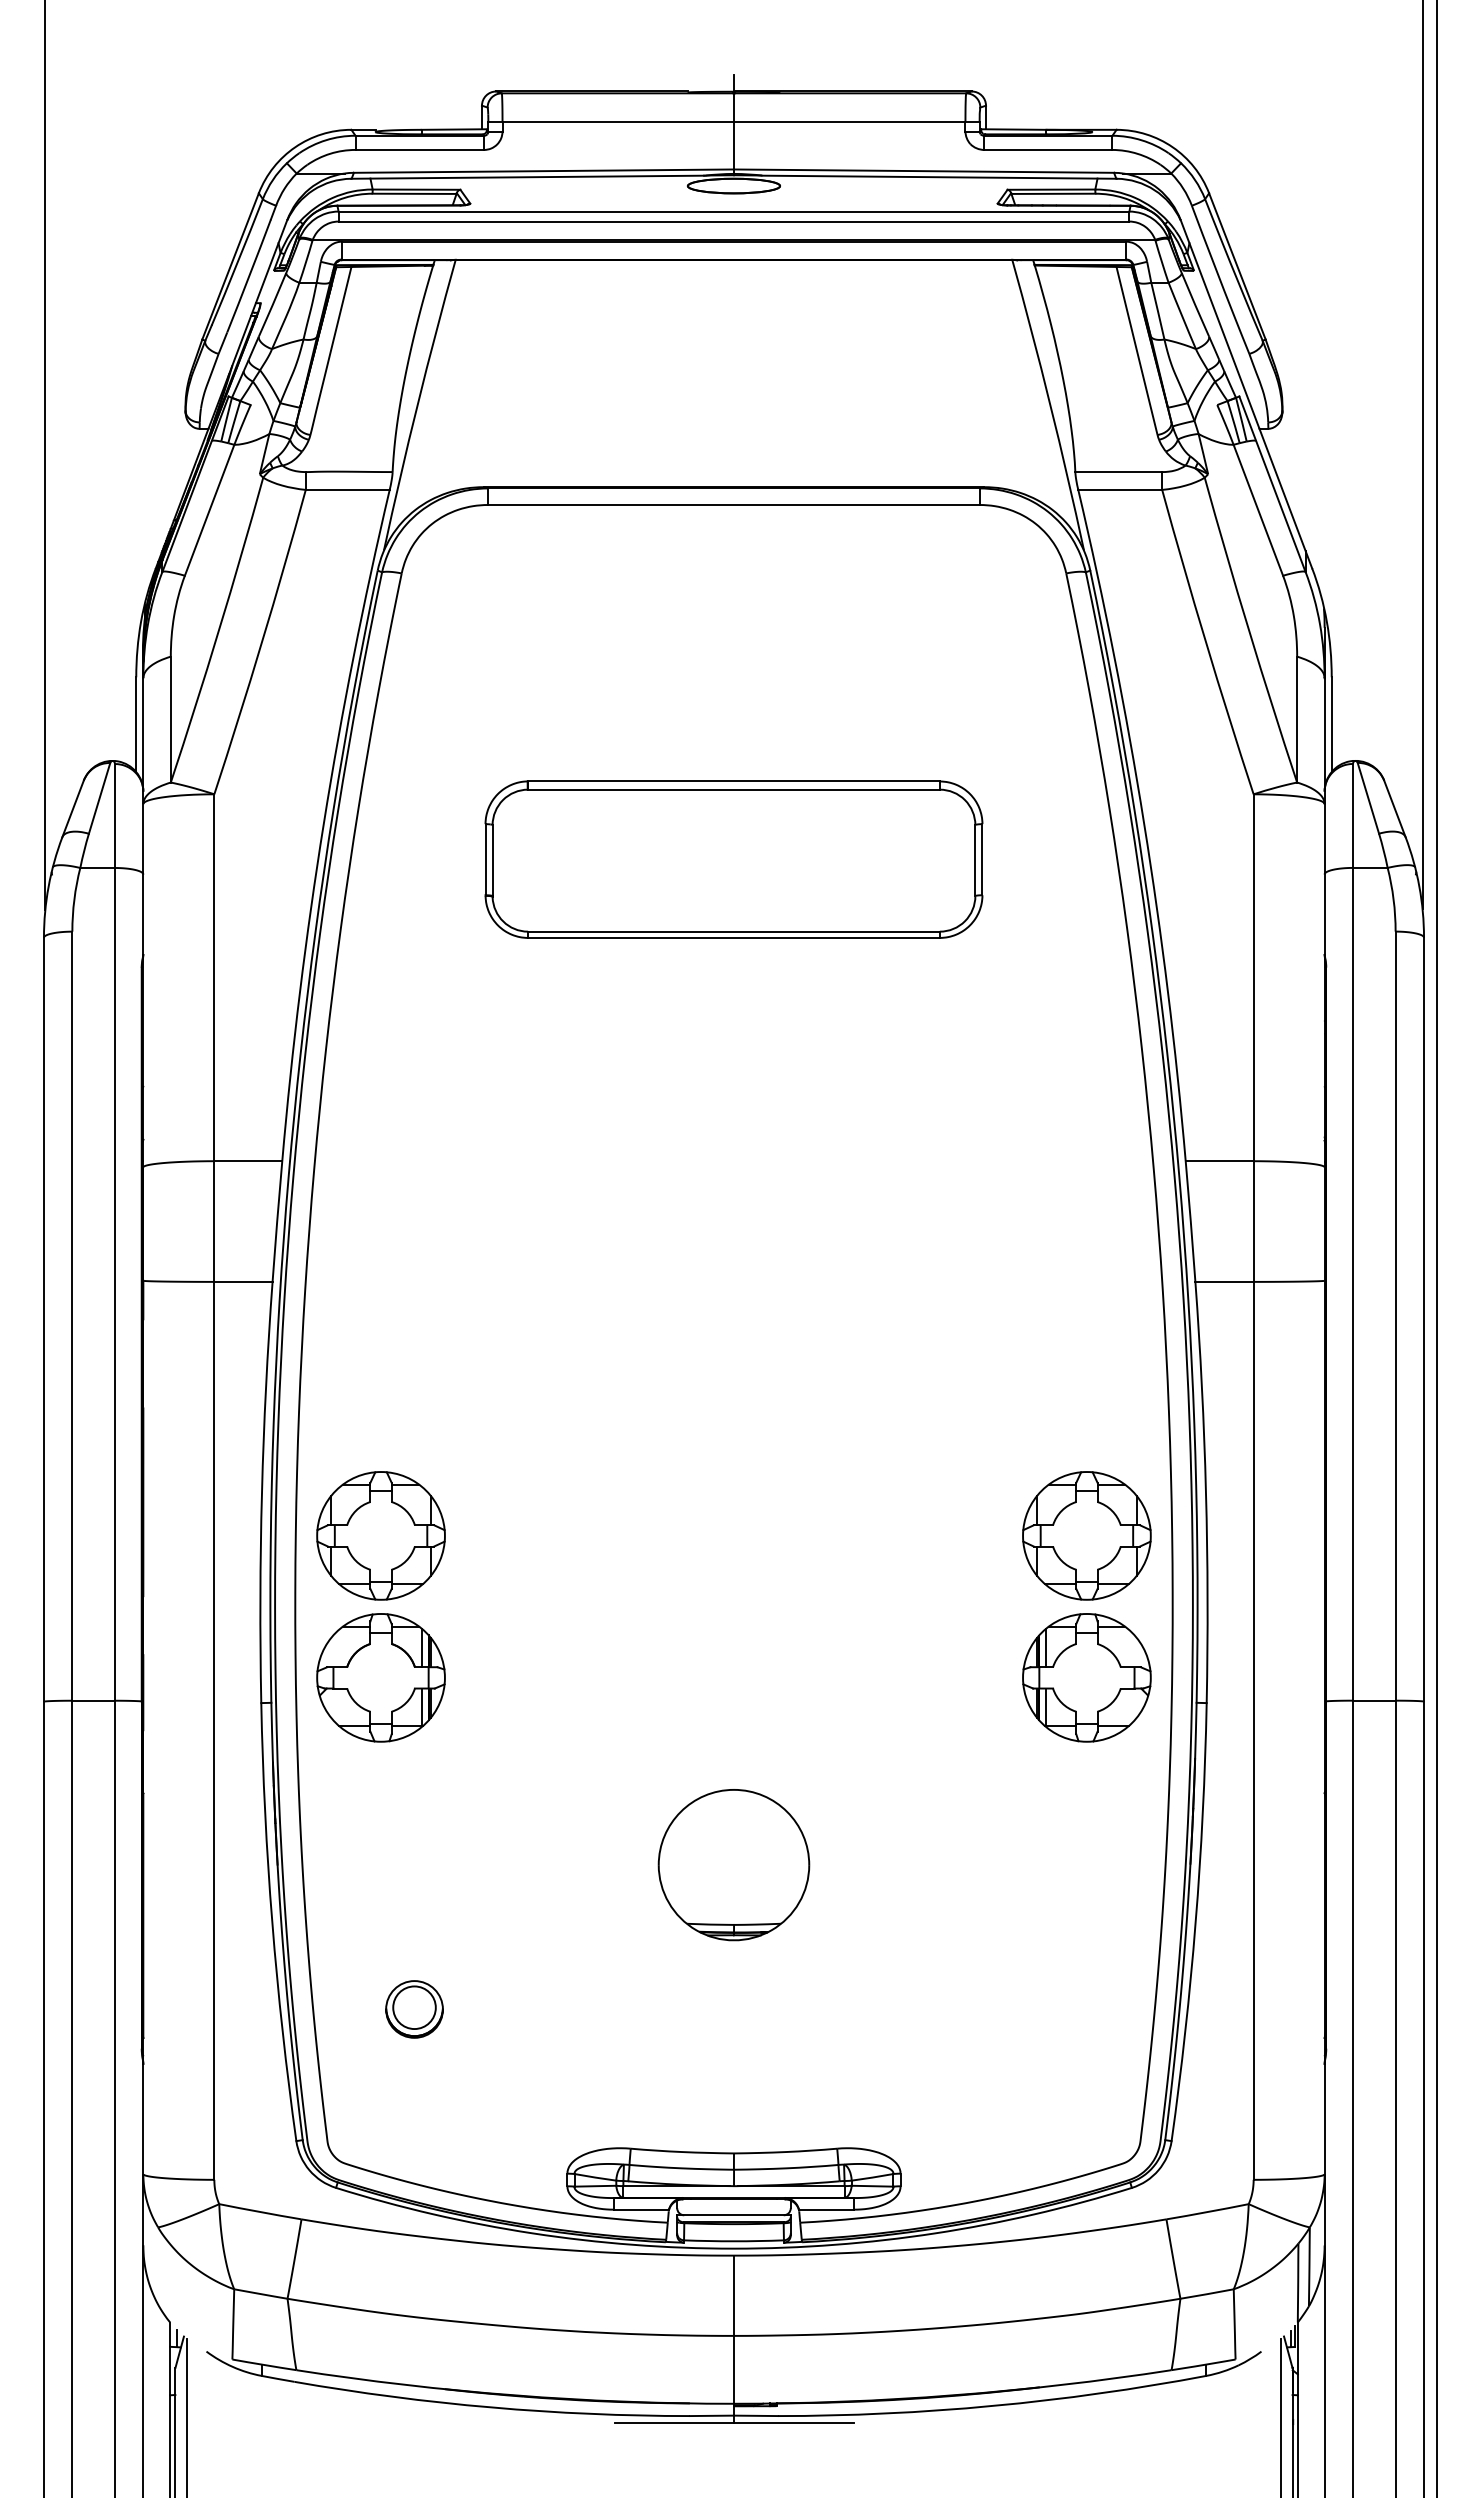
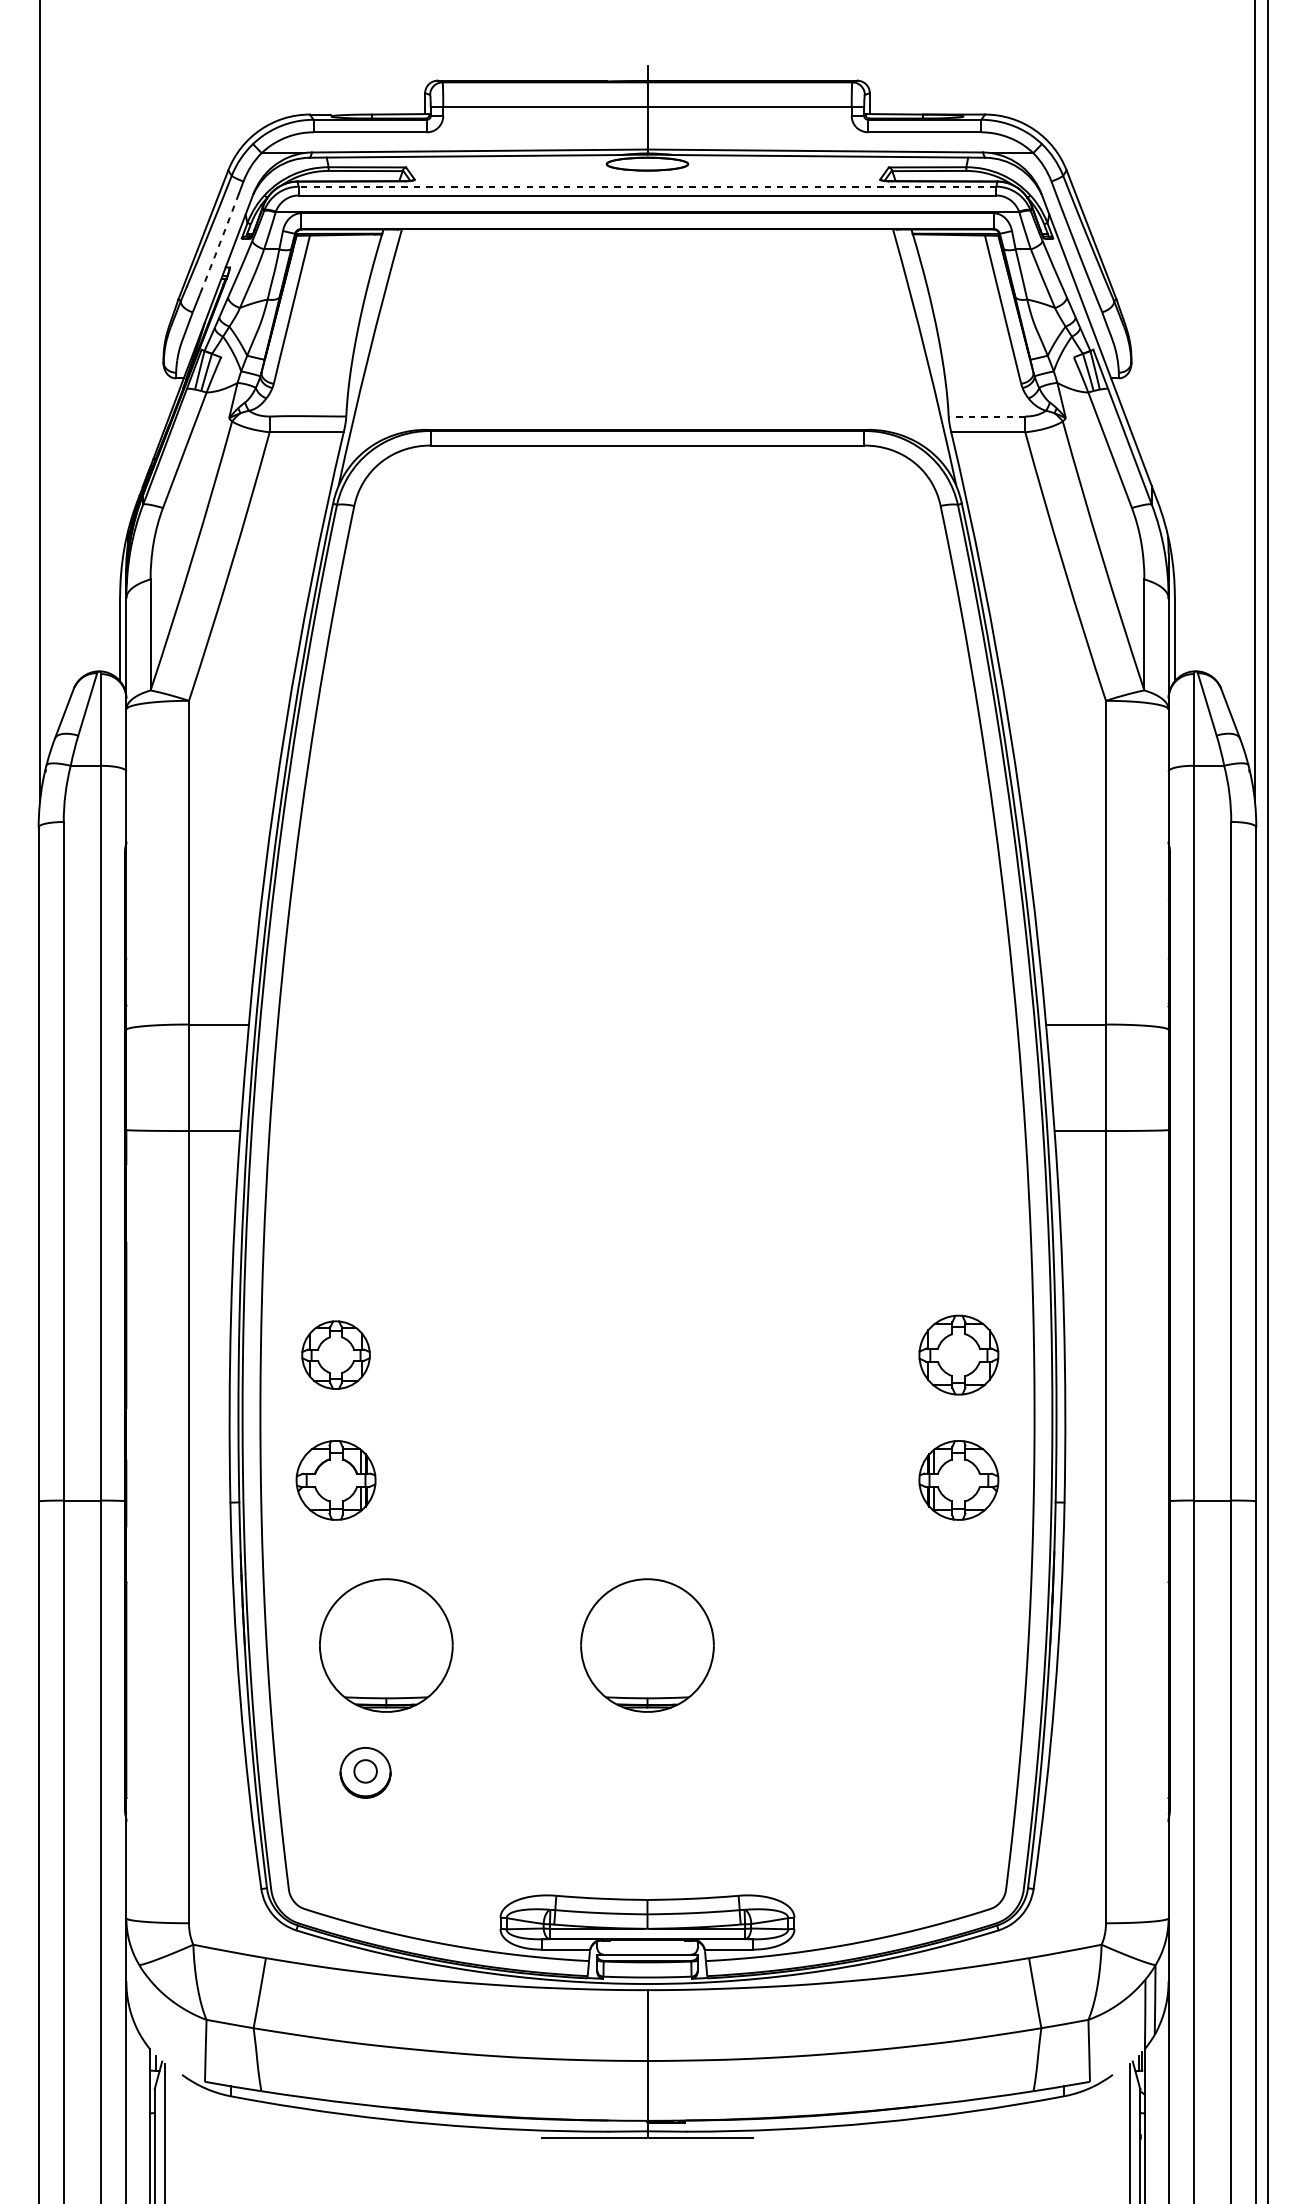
line: (733, 211) -> (647, 186), solid -> dashed
arc: (249, 276) -> (220, 243), solid -> dashed
line: (1118, 472) -> (986, 416), solid -> dashed
part: (733, 859) -> (647, 758), removed
part: (380, 1535) -> (335, 1354), size x0.6
part: (1086, 1535) -> (958, 1354), size x0.7
part: (380, 1677) -> (335, 1480), size x0.7
part: (1086, 1677) -> (958, 1480), size x0.7
part: (437, 1865) -> (385, 1645), added
circle: (414, 2007) -> (365, 1771), size x0.6

